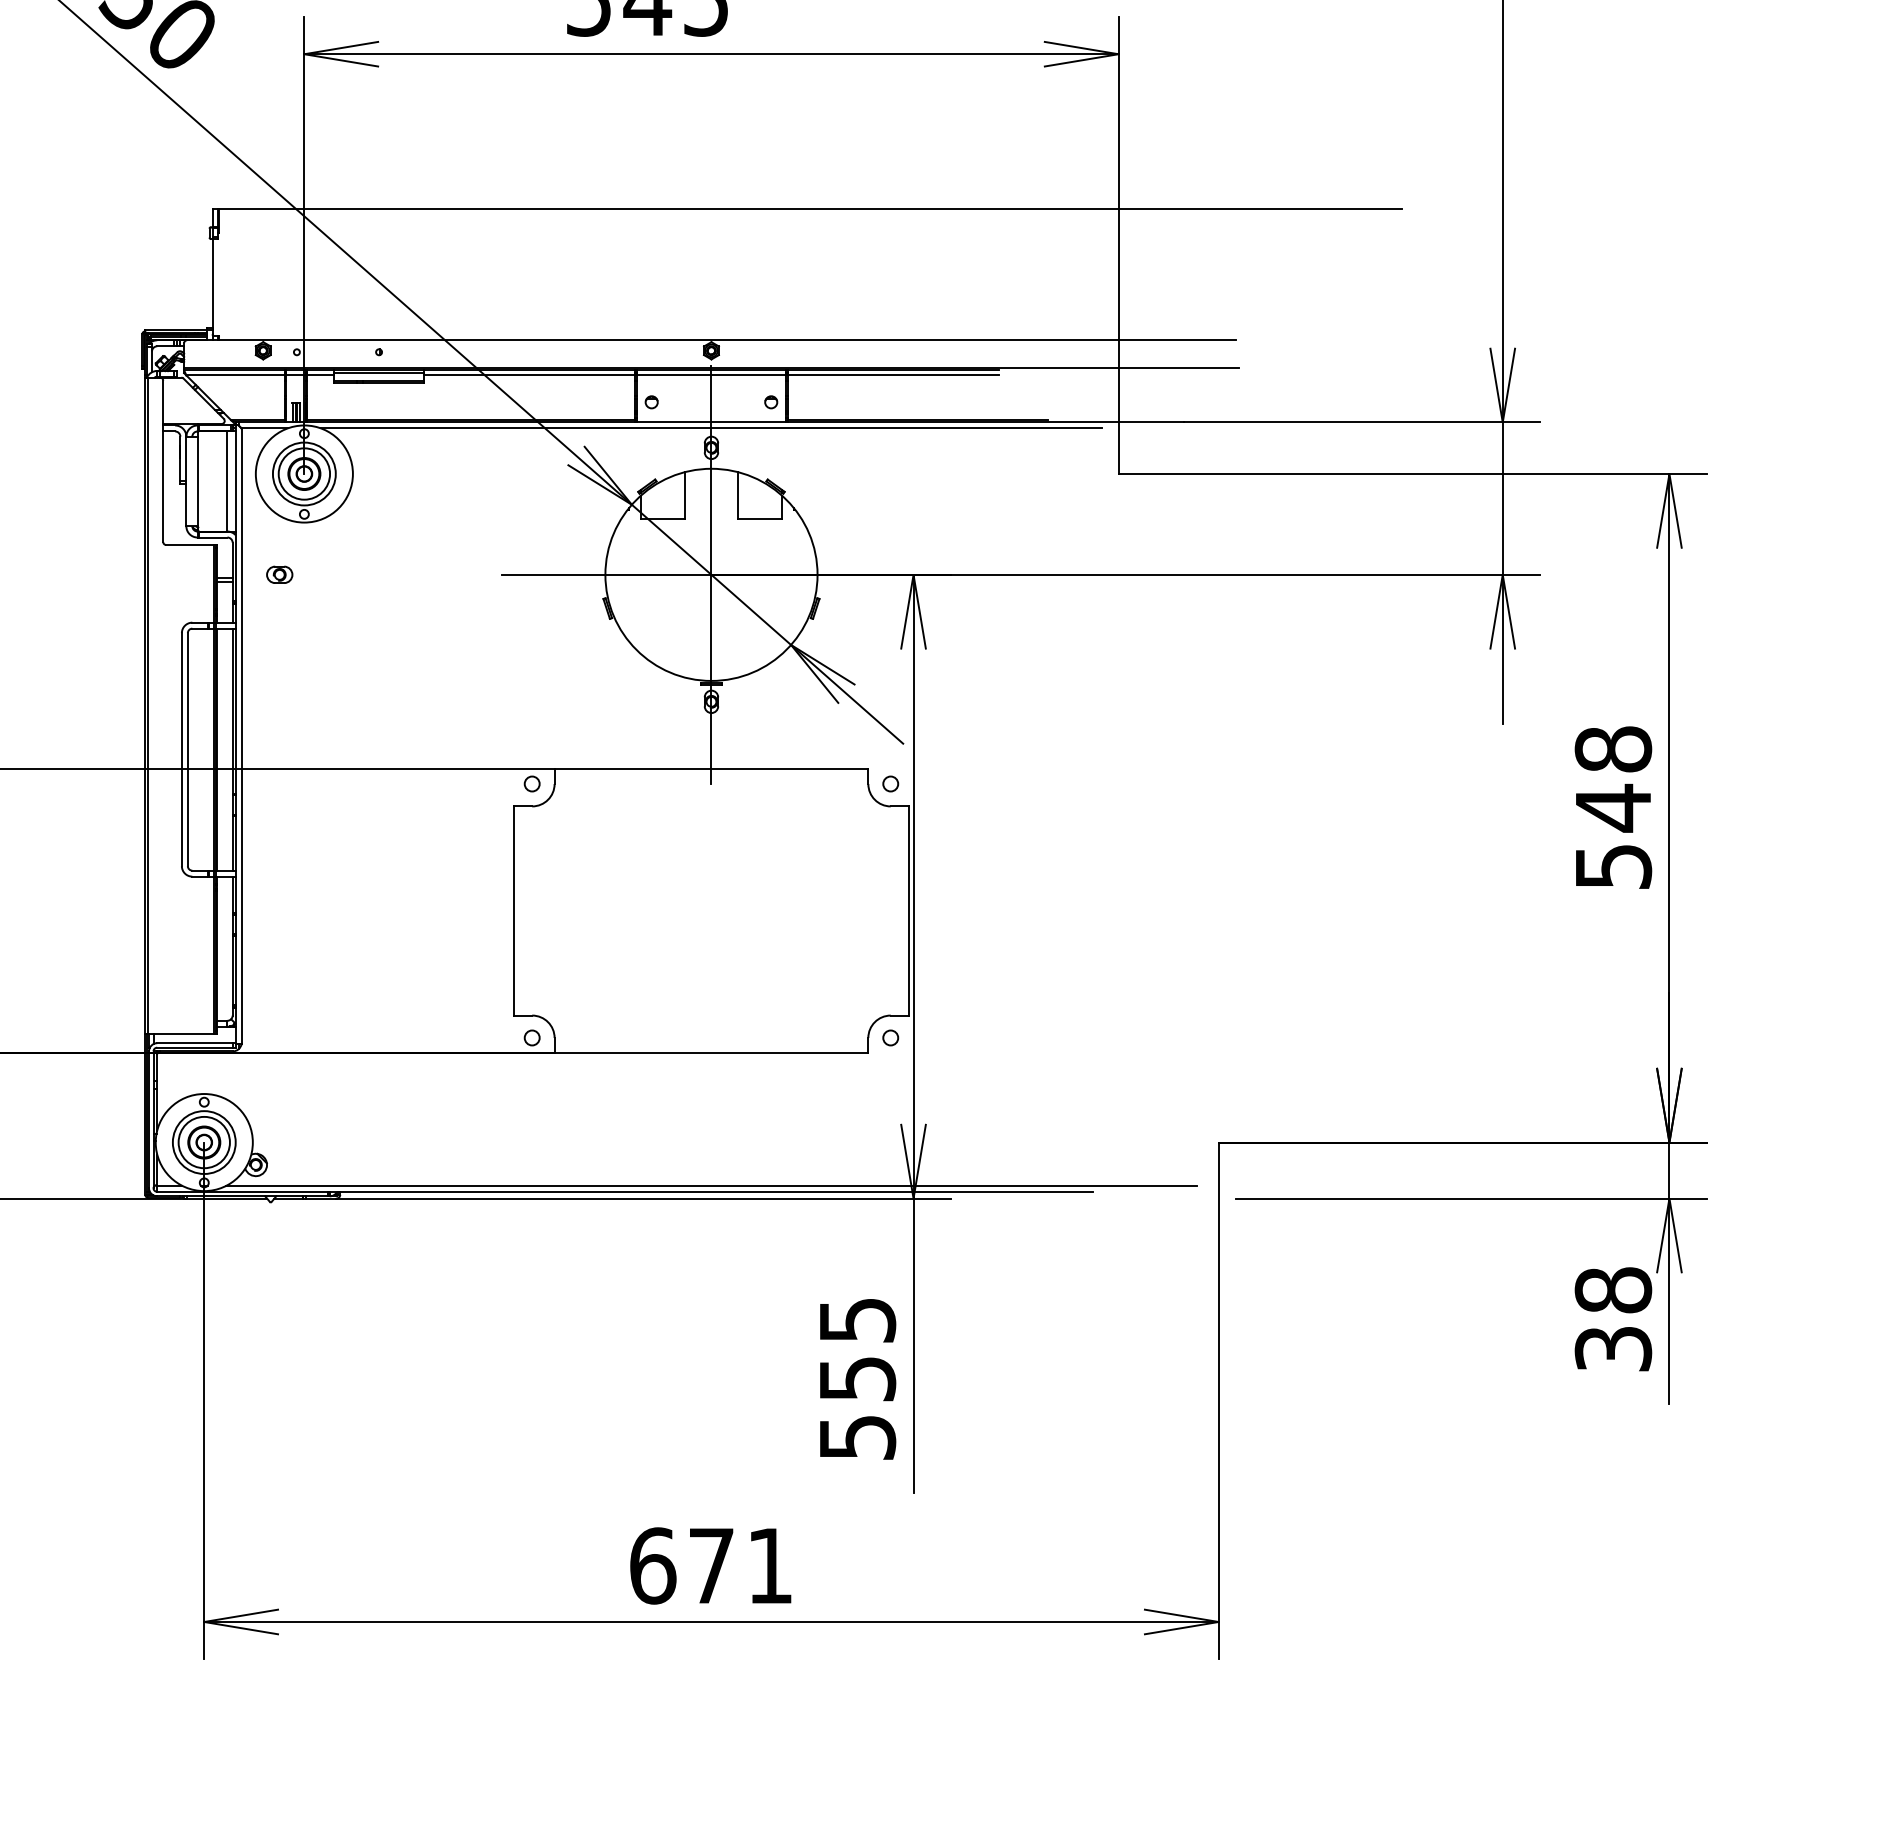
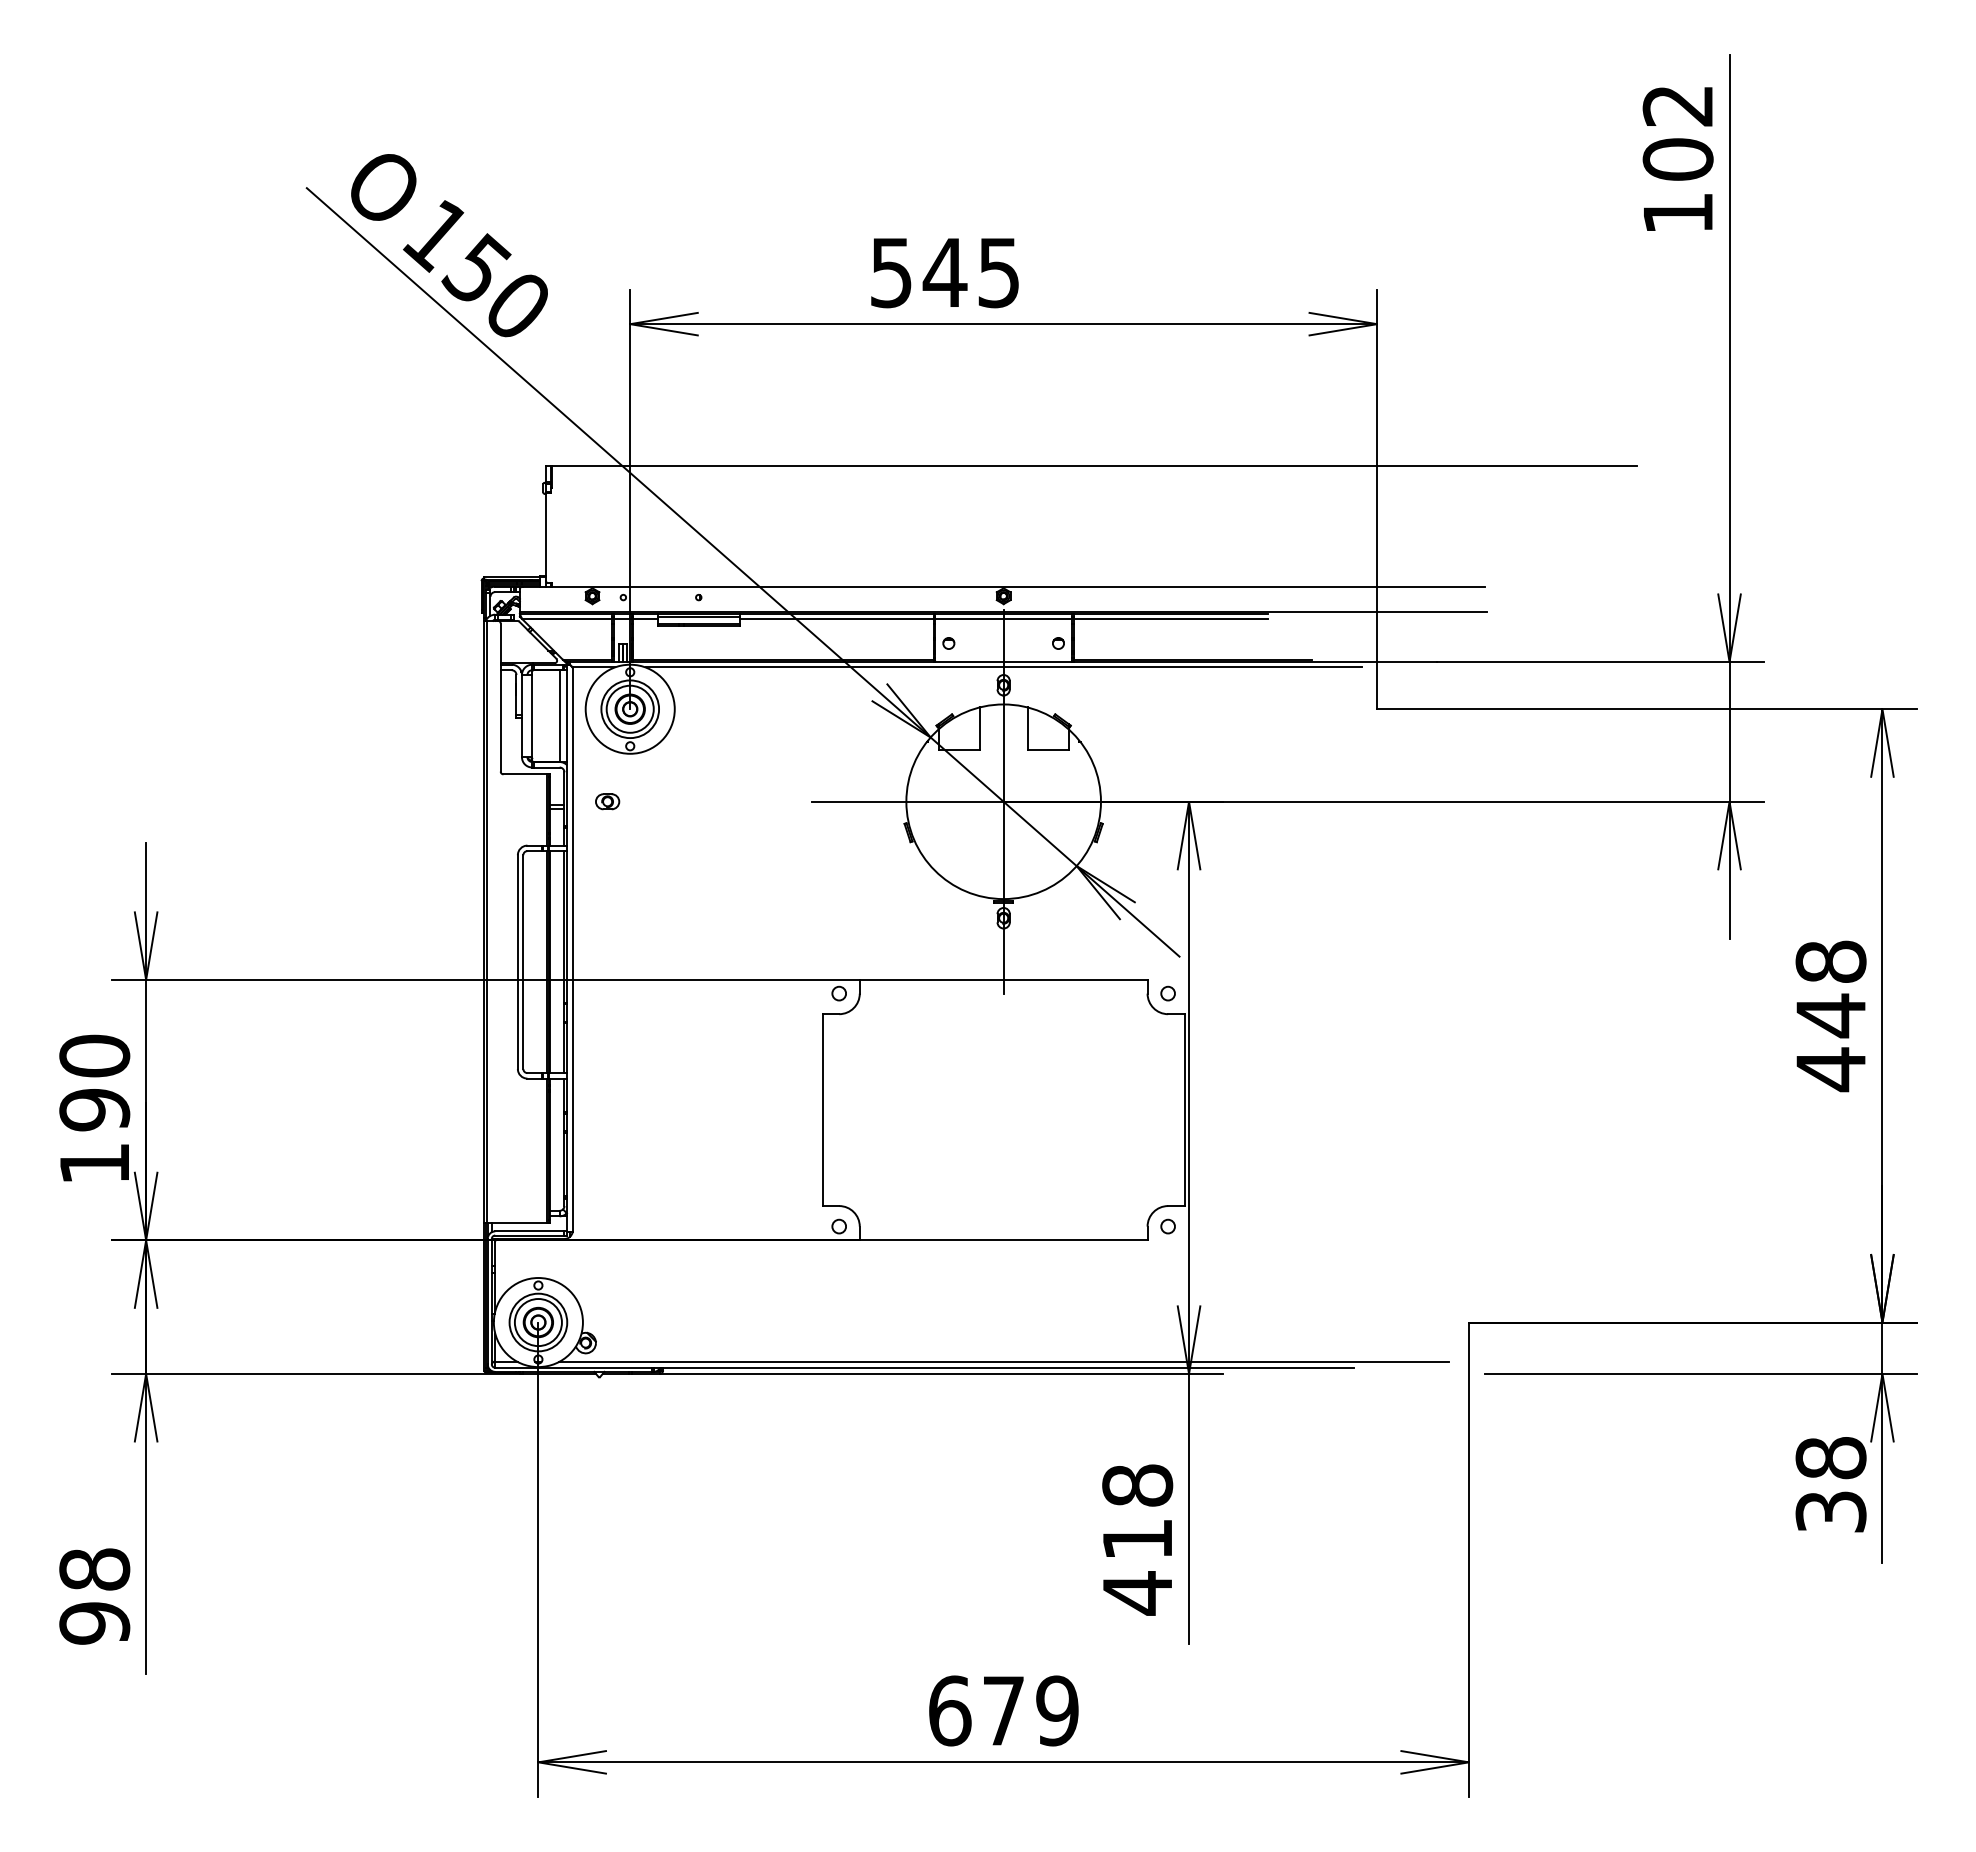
text: (1613, 866) -> (1831, 1069), 548 -> 448
text: (857, 1379) -> (1137, 1539), 555 -> 418
text: (770, 1565) -> (1057, 1710), 671 -> 679

